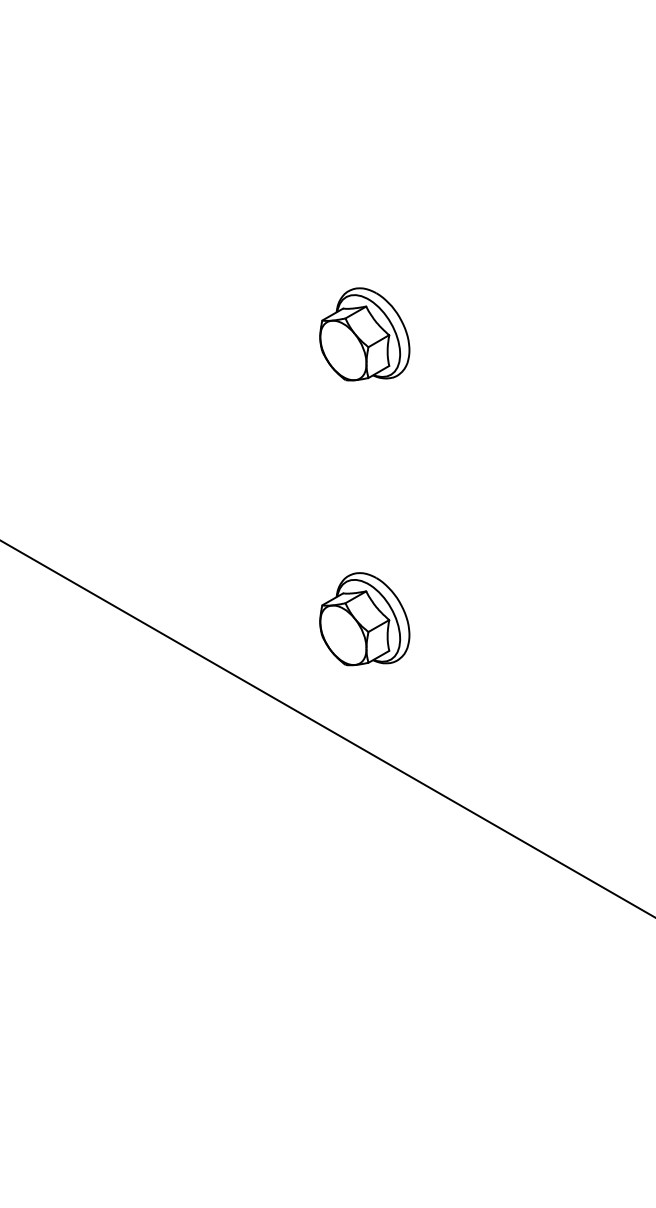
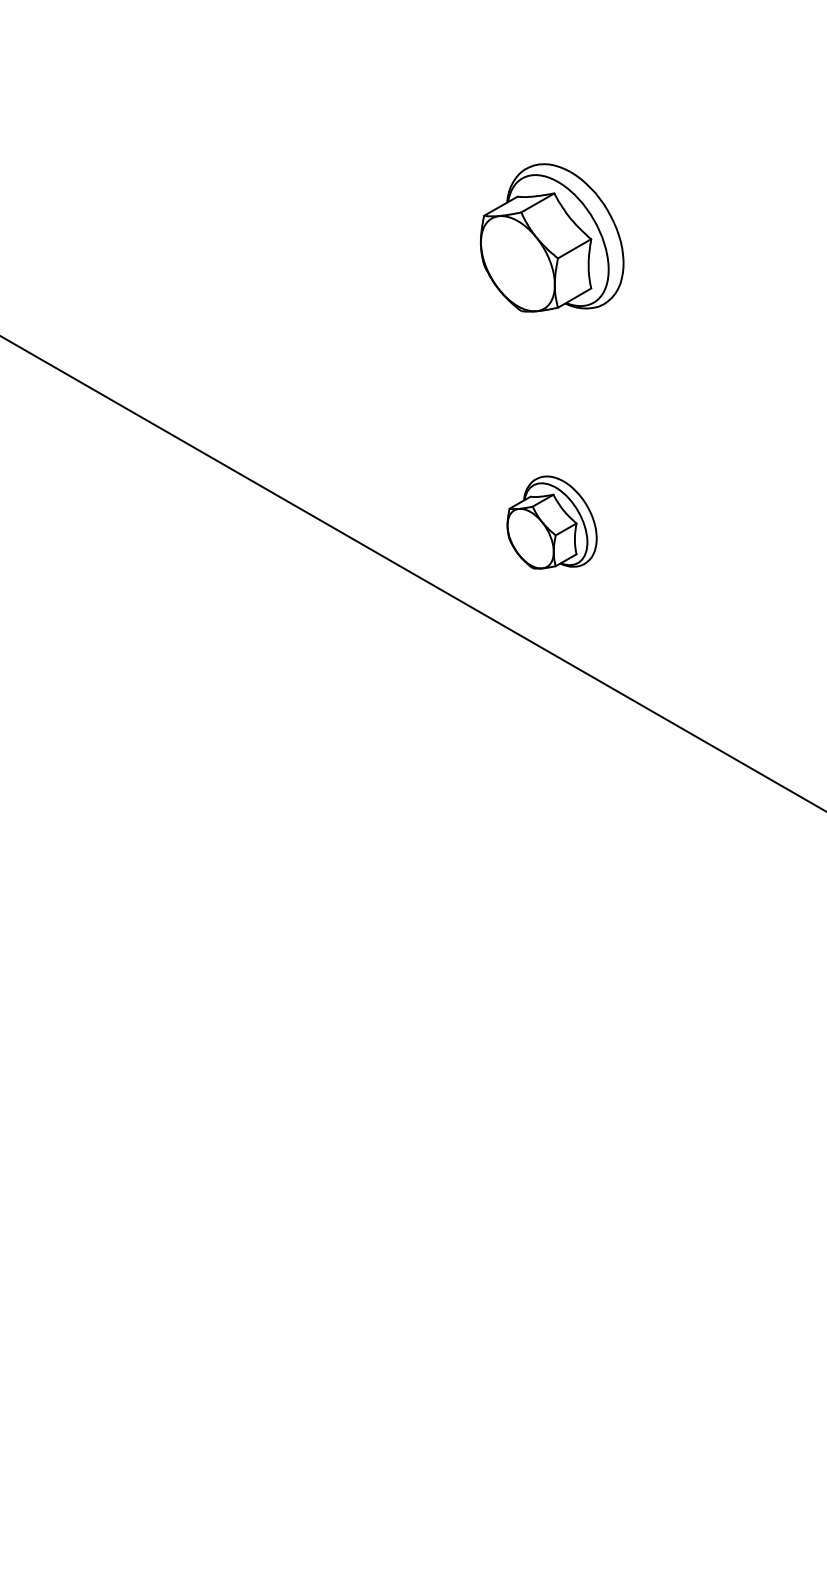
part: (364, 334) -> (551, 237), size x1.6

